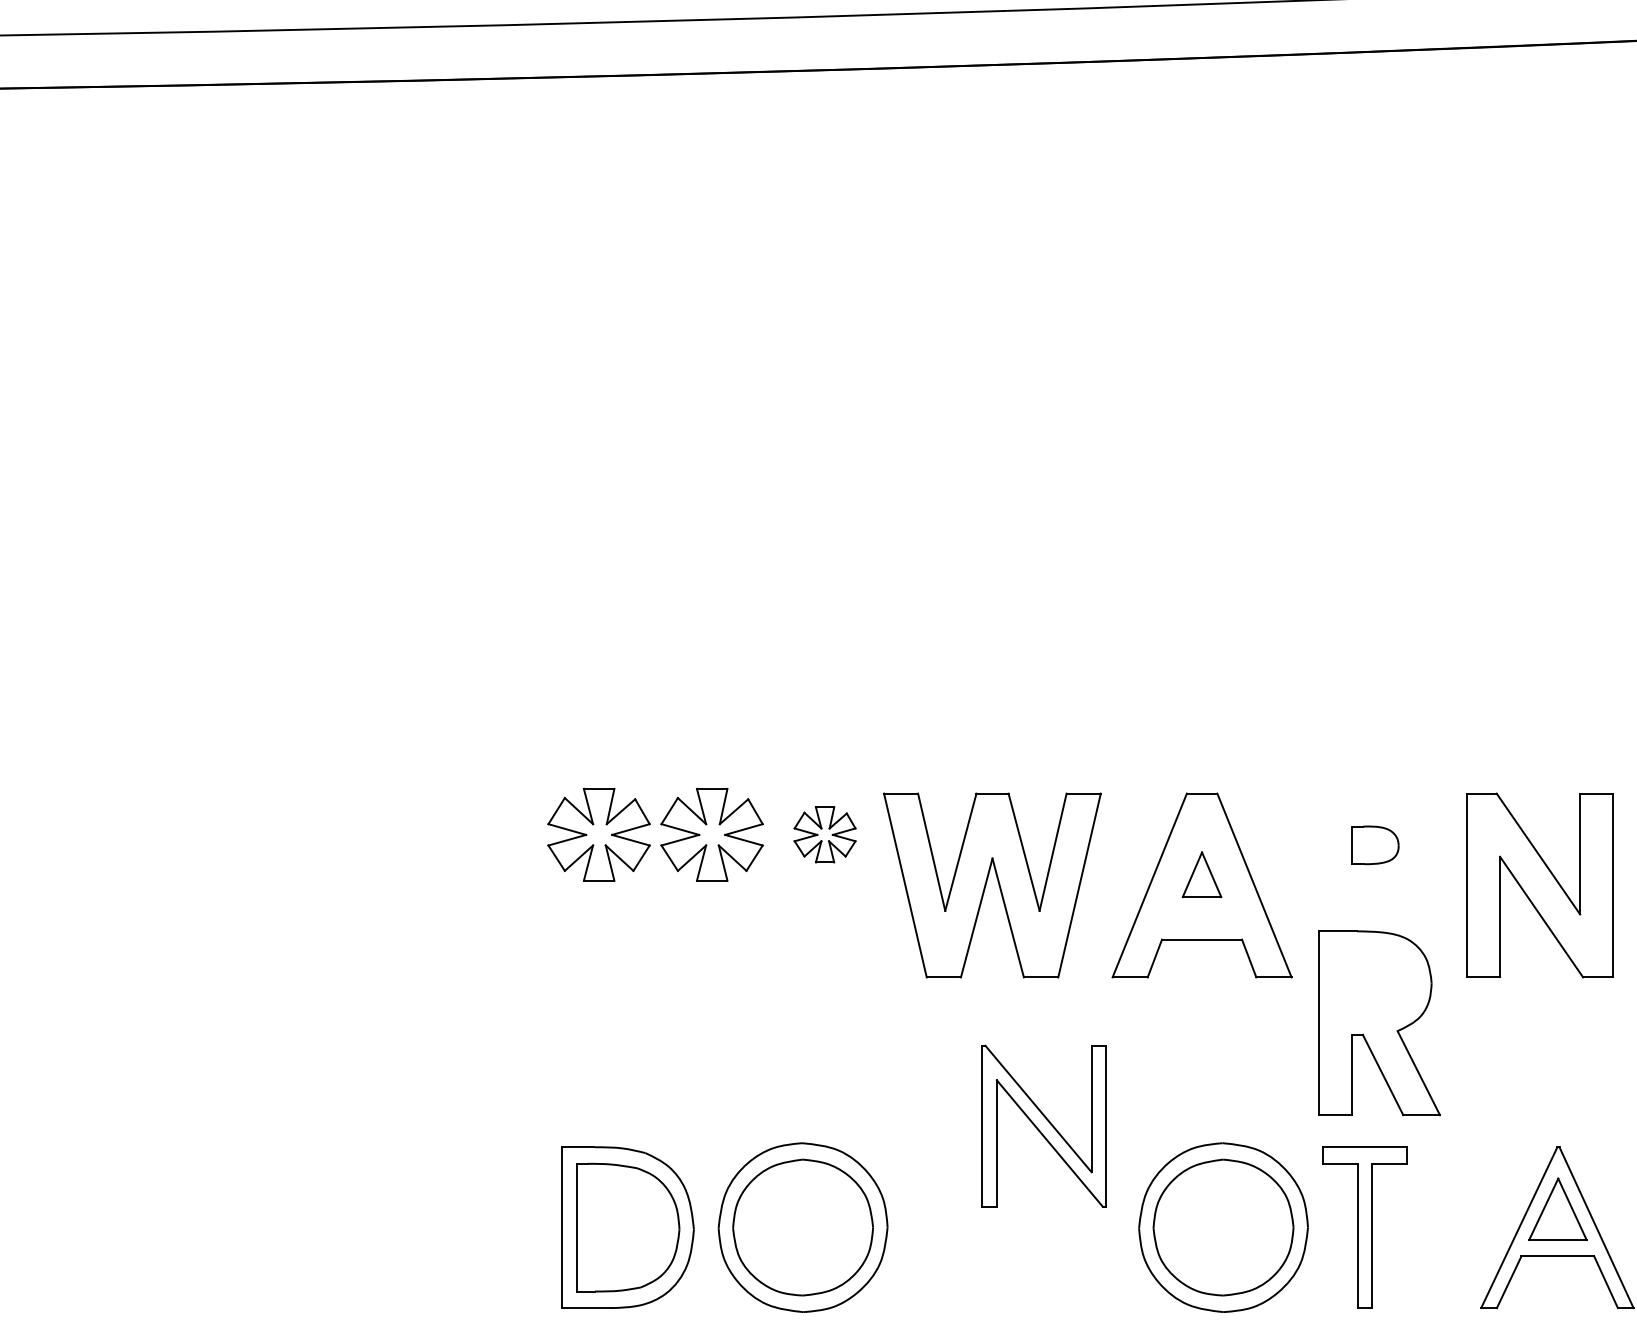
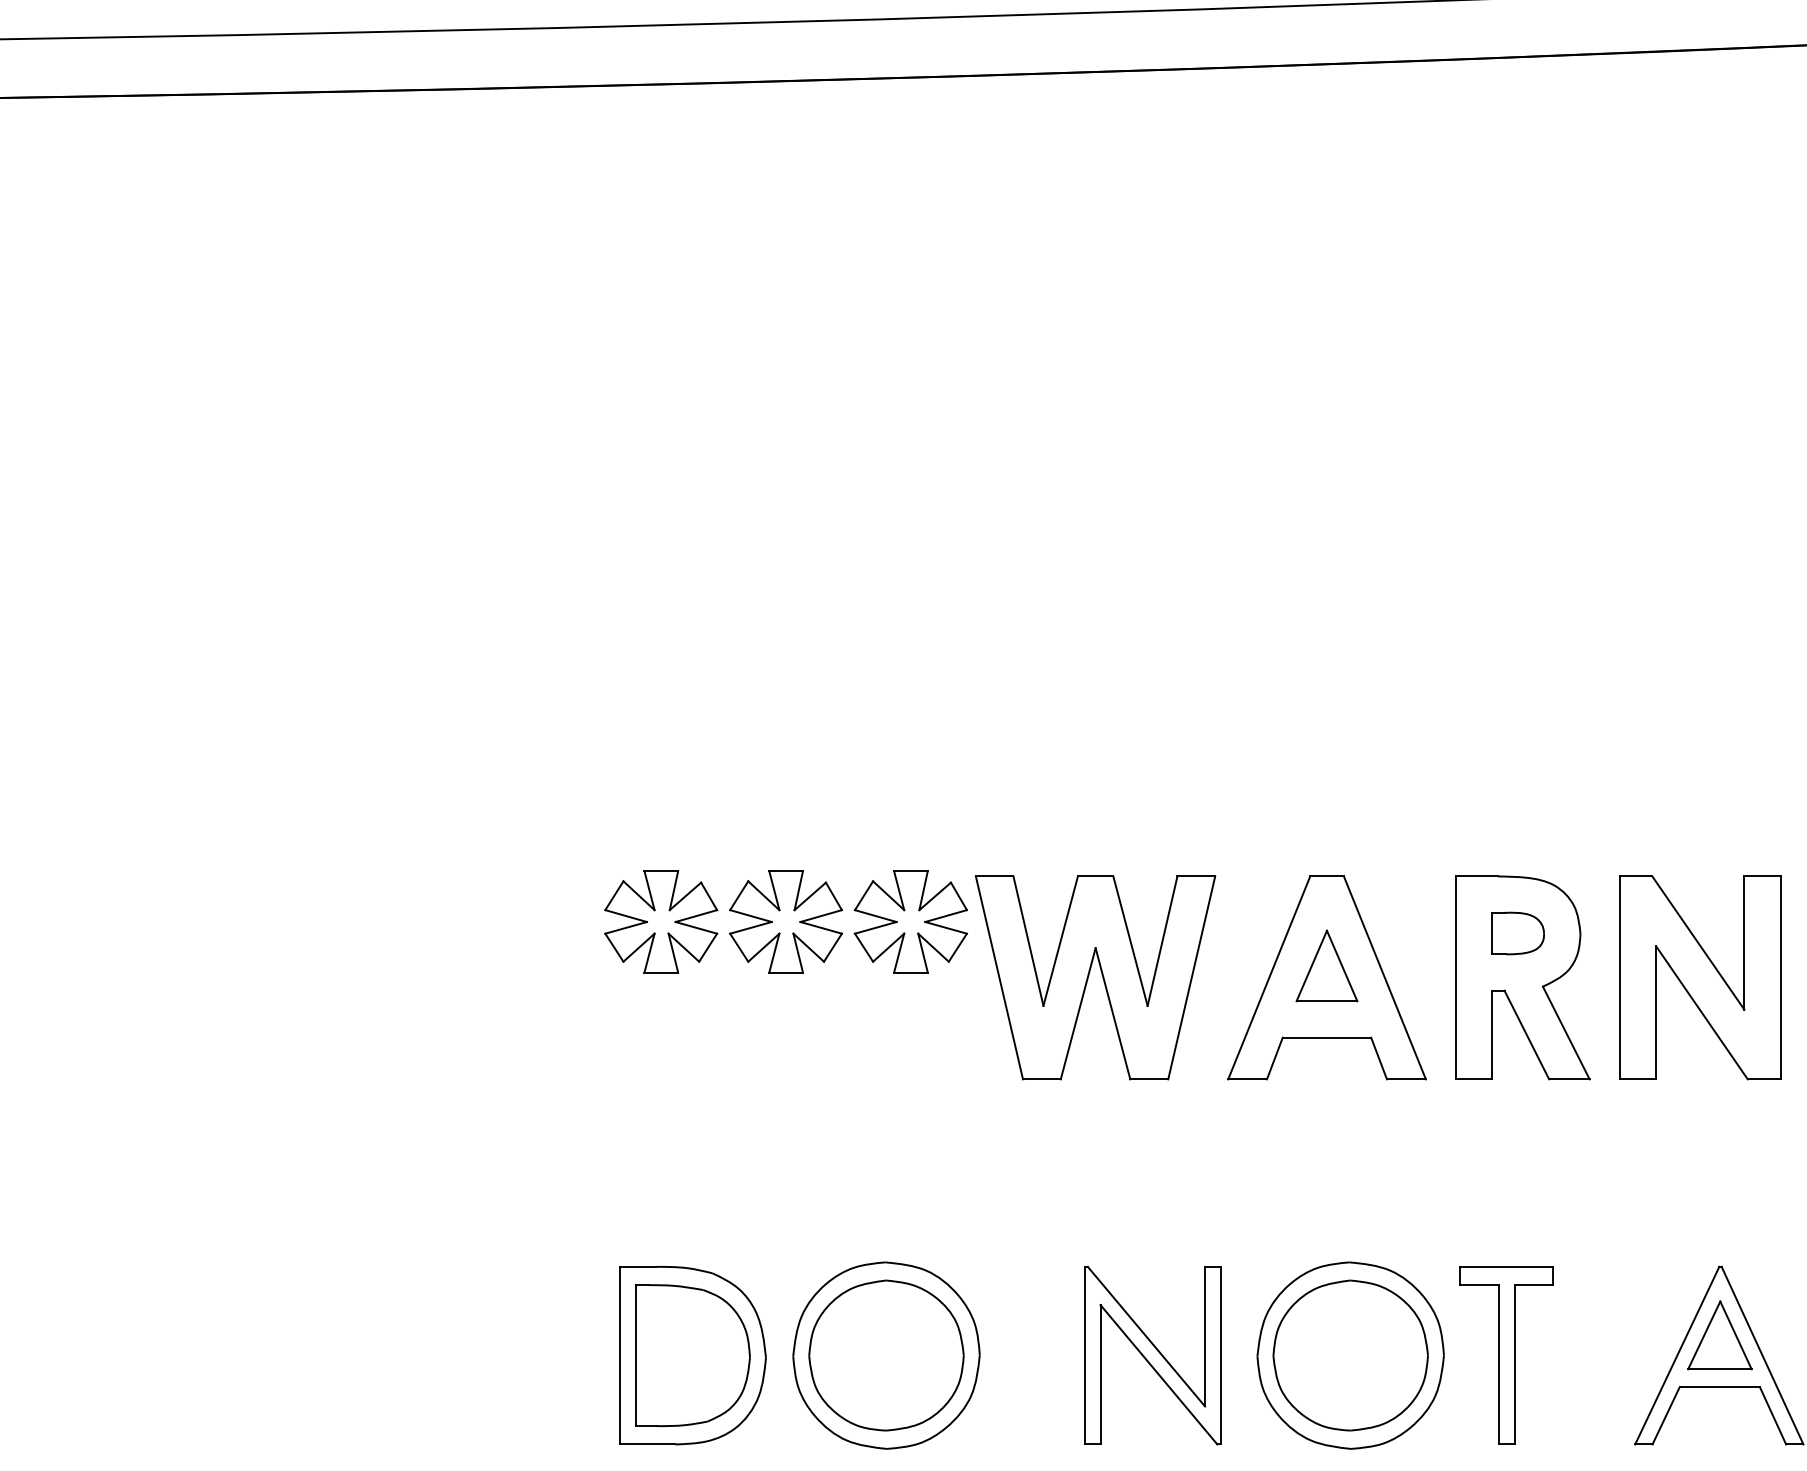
part: (824, 834) -> (910, 921), size x1.67
part: (1201, 874) -> (1326, 965), size x1.43
part: (1379, 1022) -> (1522, 977), moved
part: (1044, 1126) -> (1152, 1355), moved

